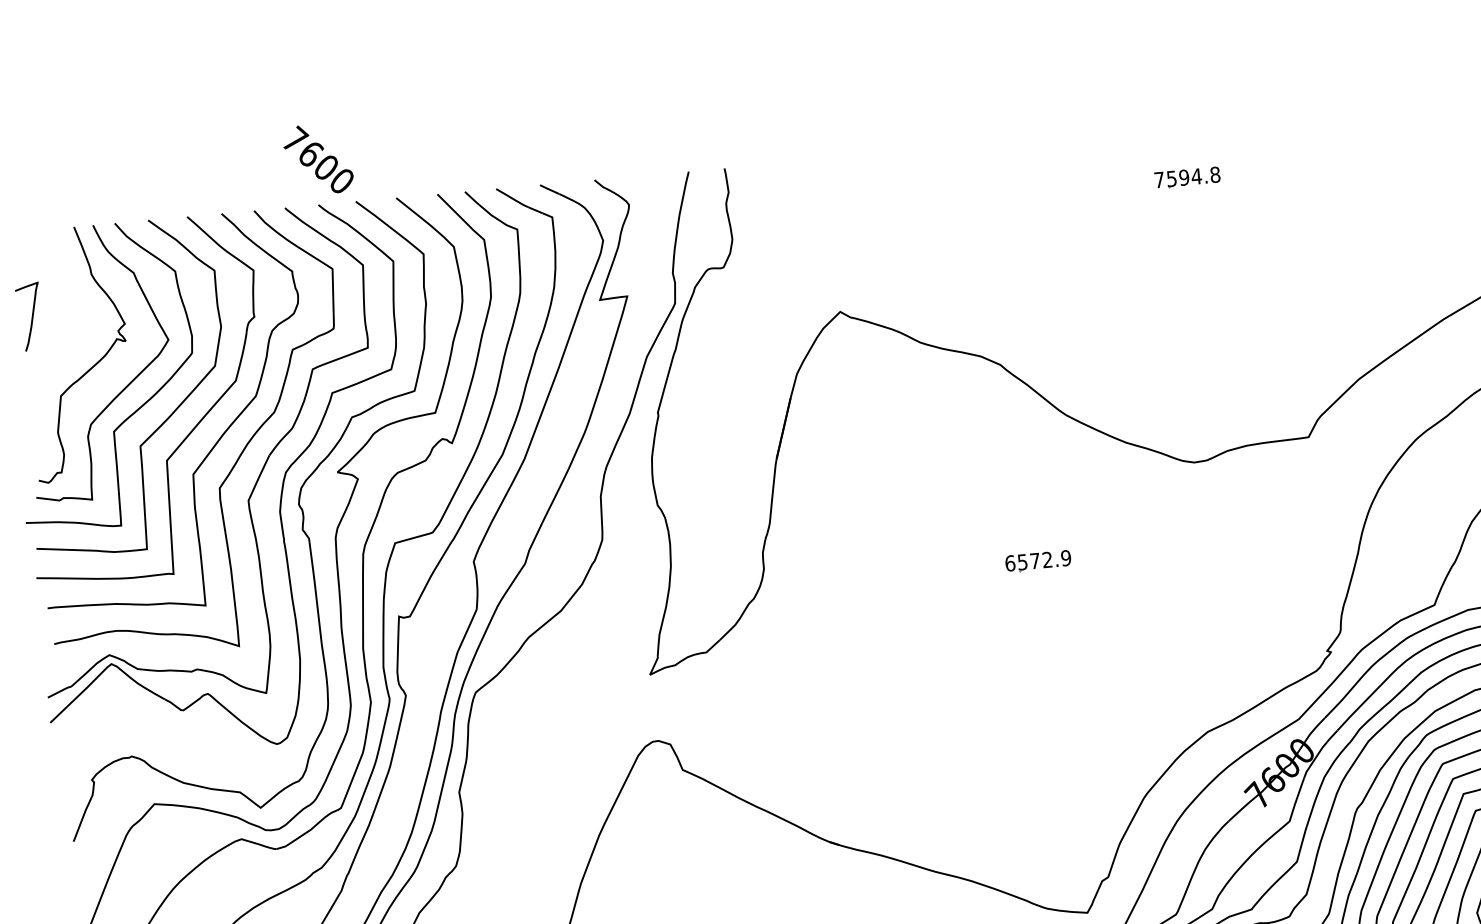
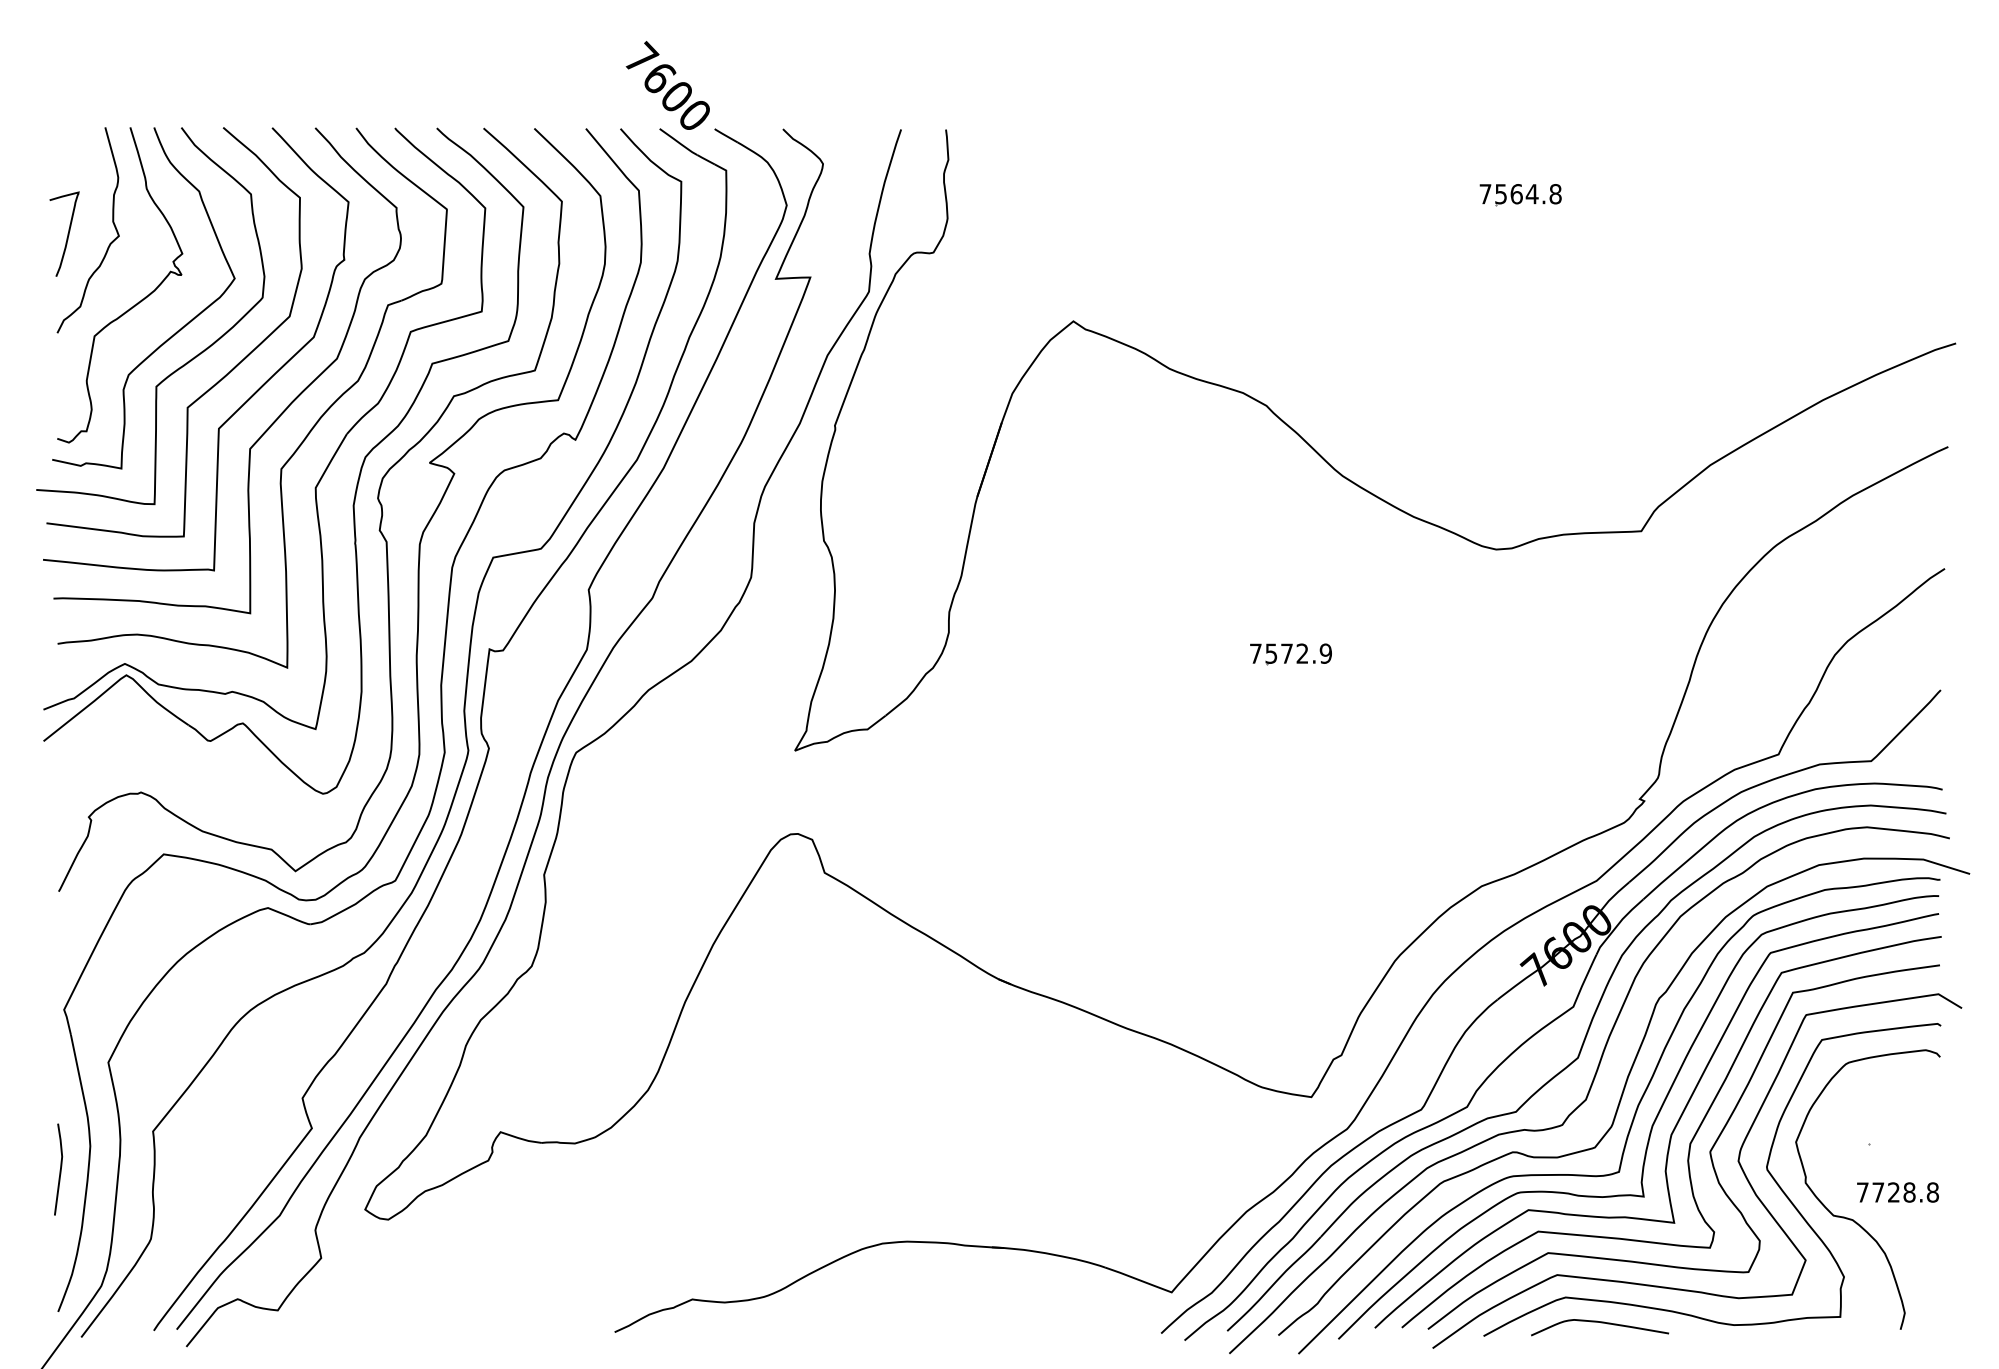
text: (317, 159) -> (667, 85), moved
text: (1184, 177) -> (1516, 194), 7594.8 -> 7564.8
curve: (66, 321) -> (109, 243), added
text: (1010, 563) -> (1255, 653), 6572.9 -> 7572.9

